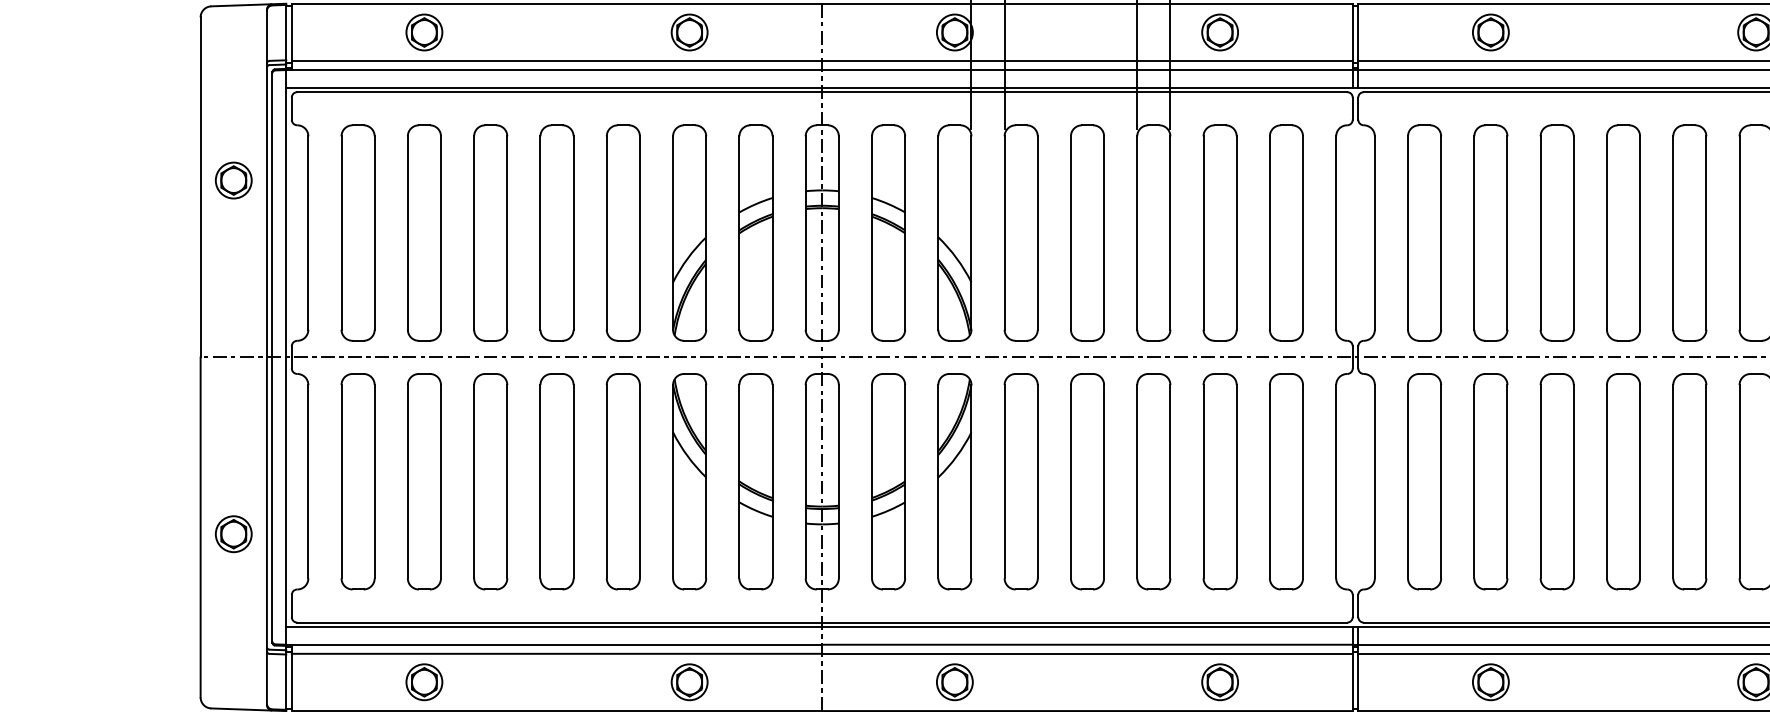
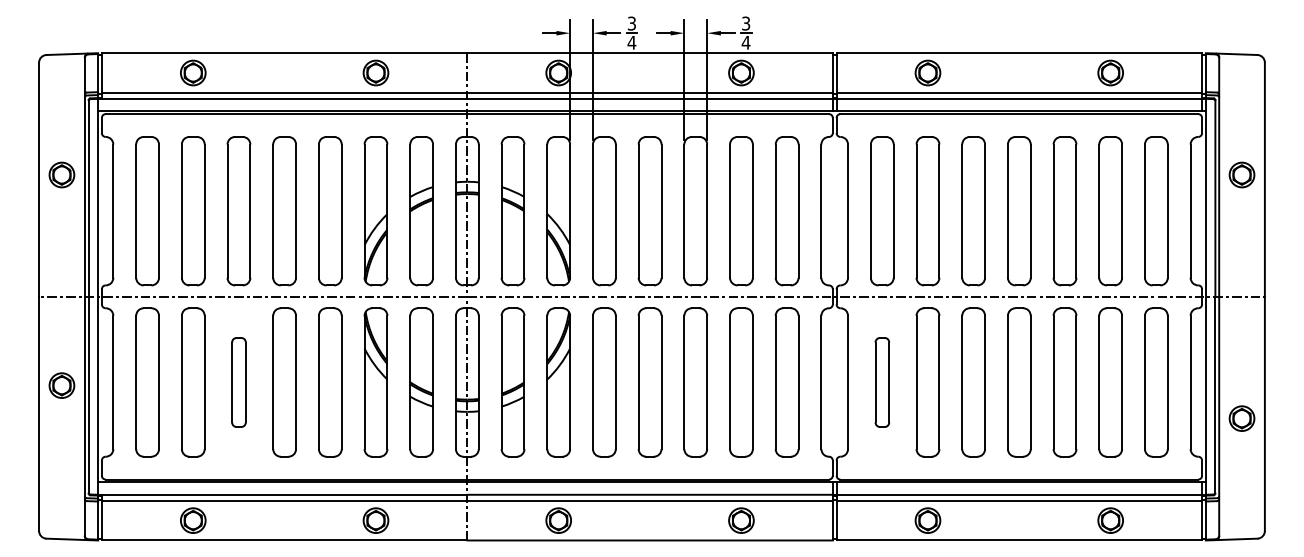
part: (490, 481) -> (238, 382), size x0.6
part: (1424, 481) -> (882, 382), size x0.6
part: (233, 533) -> (61, 385), moved

